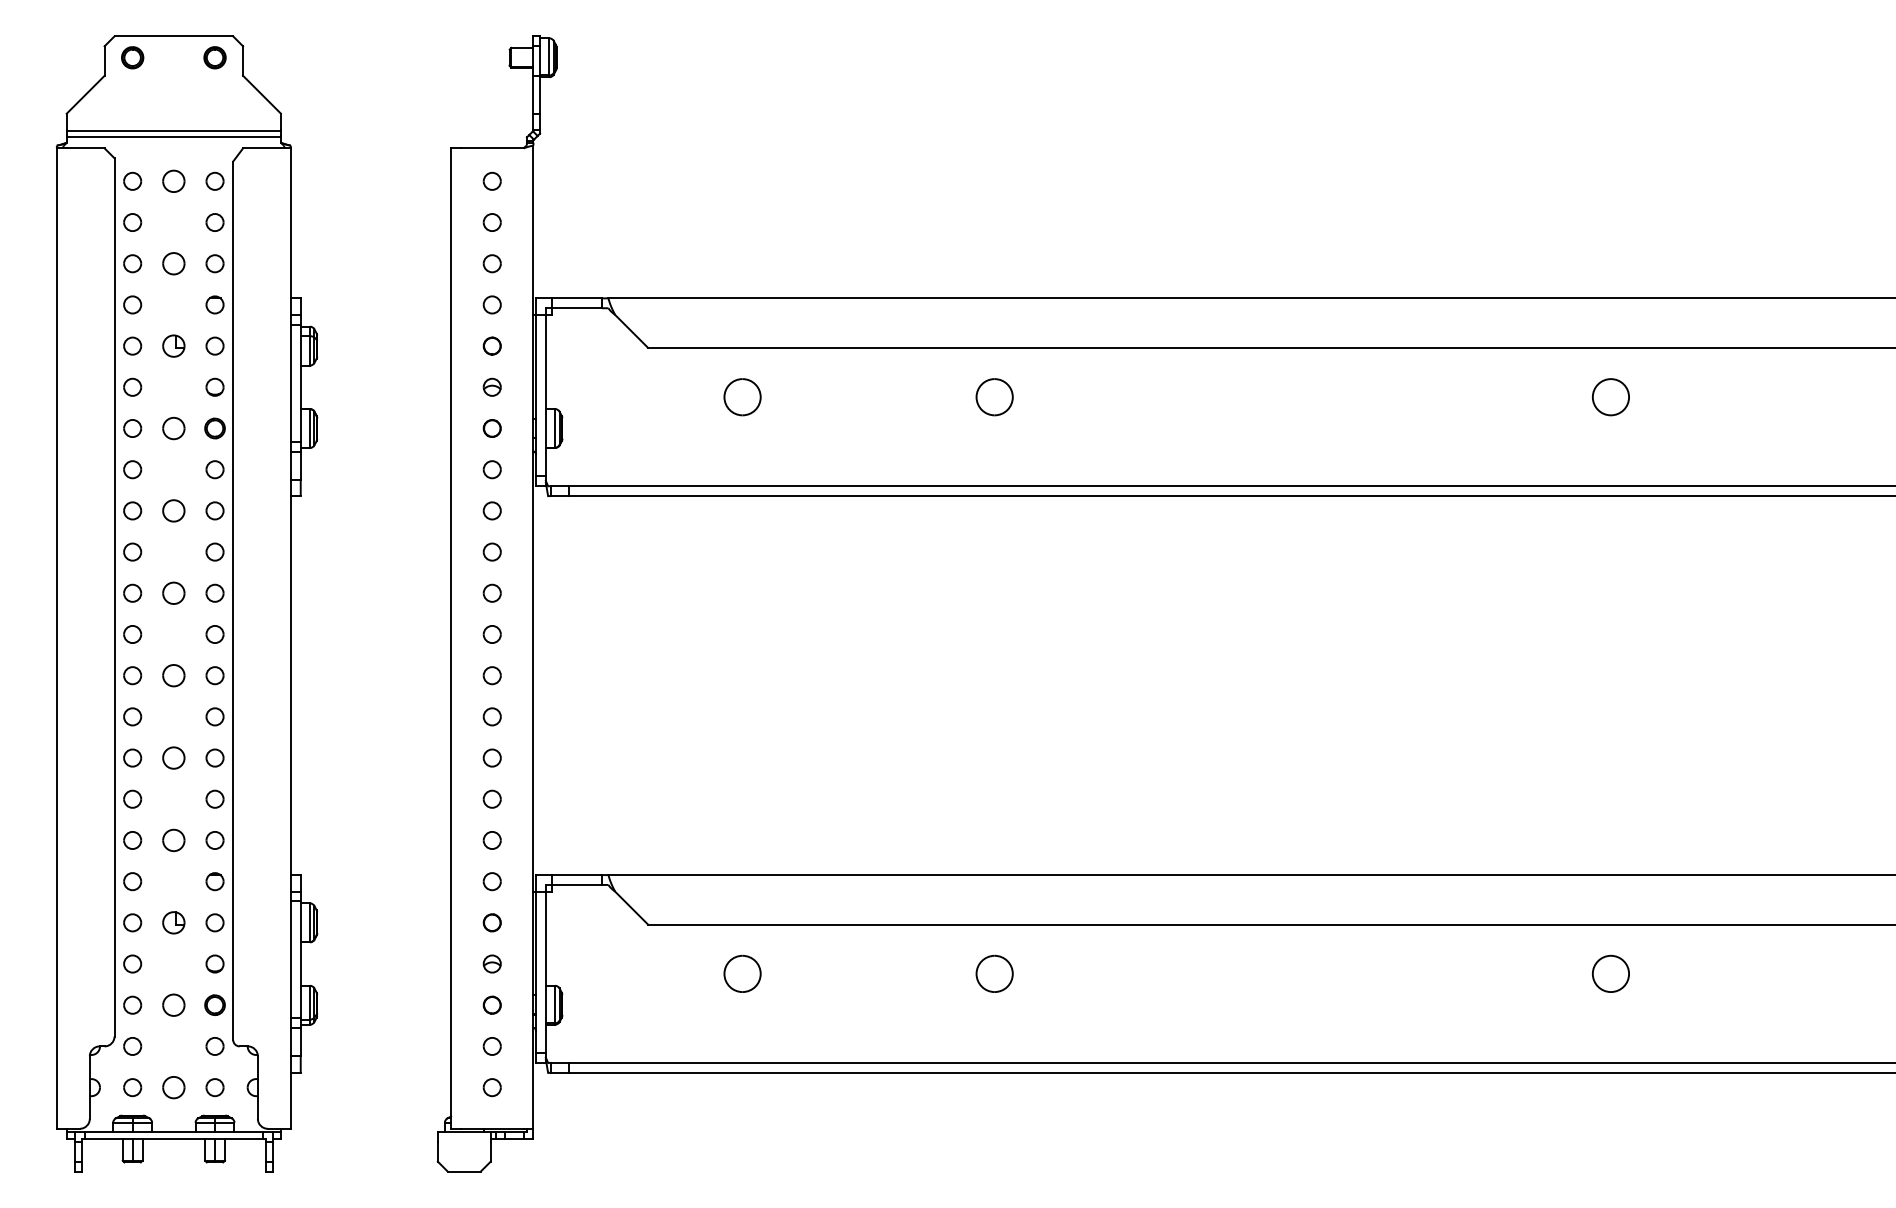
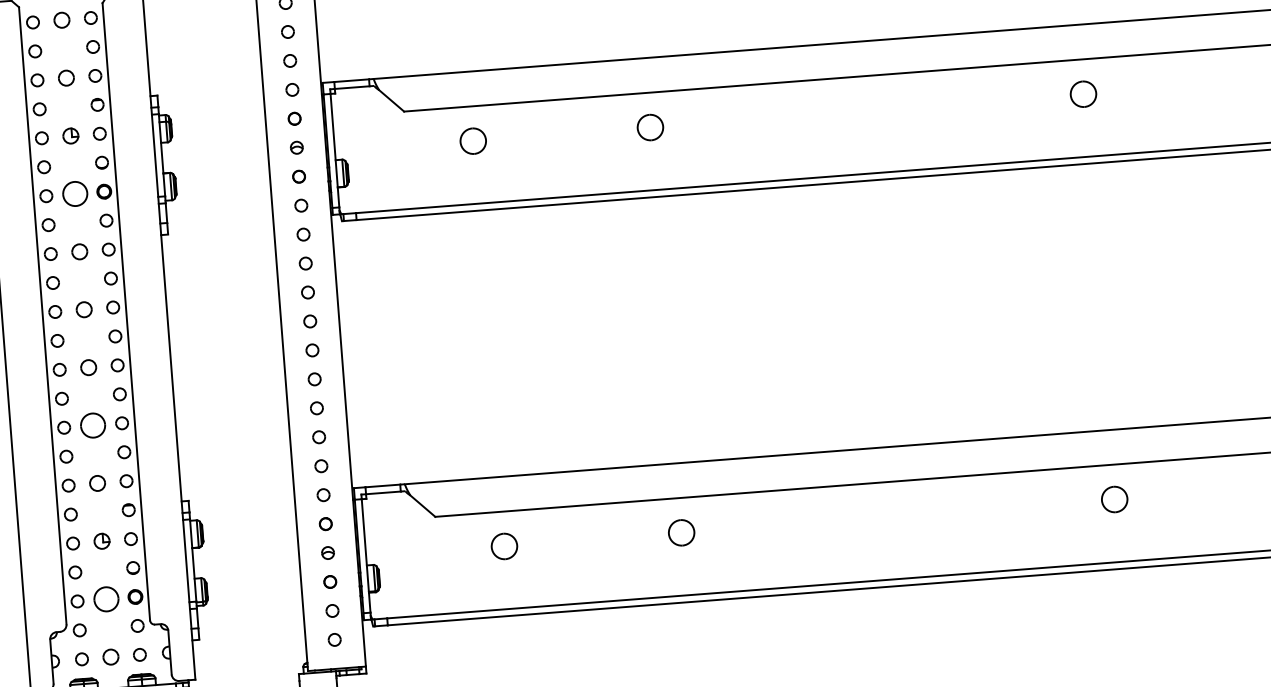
part: (173, 428) -> (75, 193), size x1.6
part: (173, 757) -> (92, 425), size x1.6
part: (173, 1004) -> (106, 598), size x1.6

